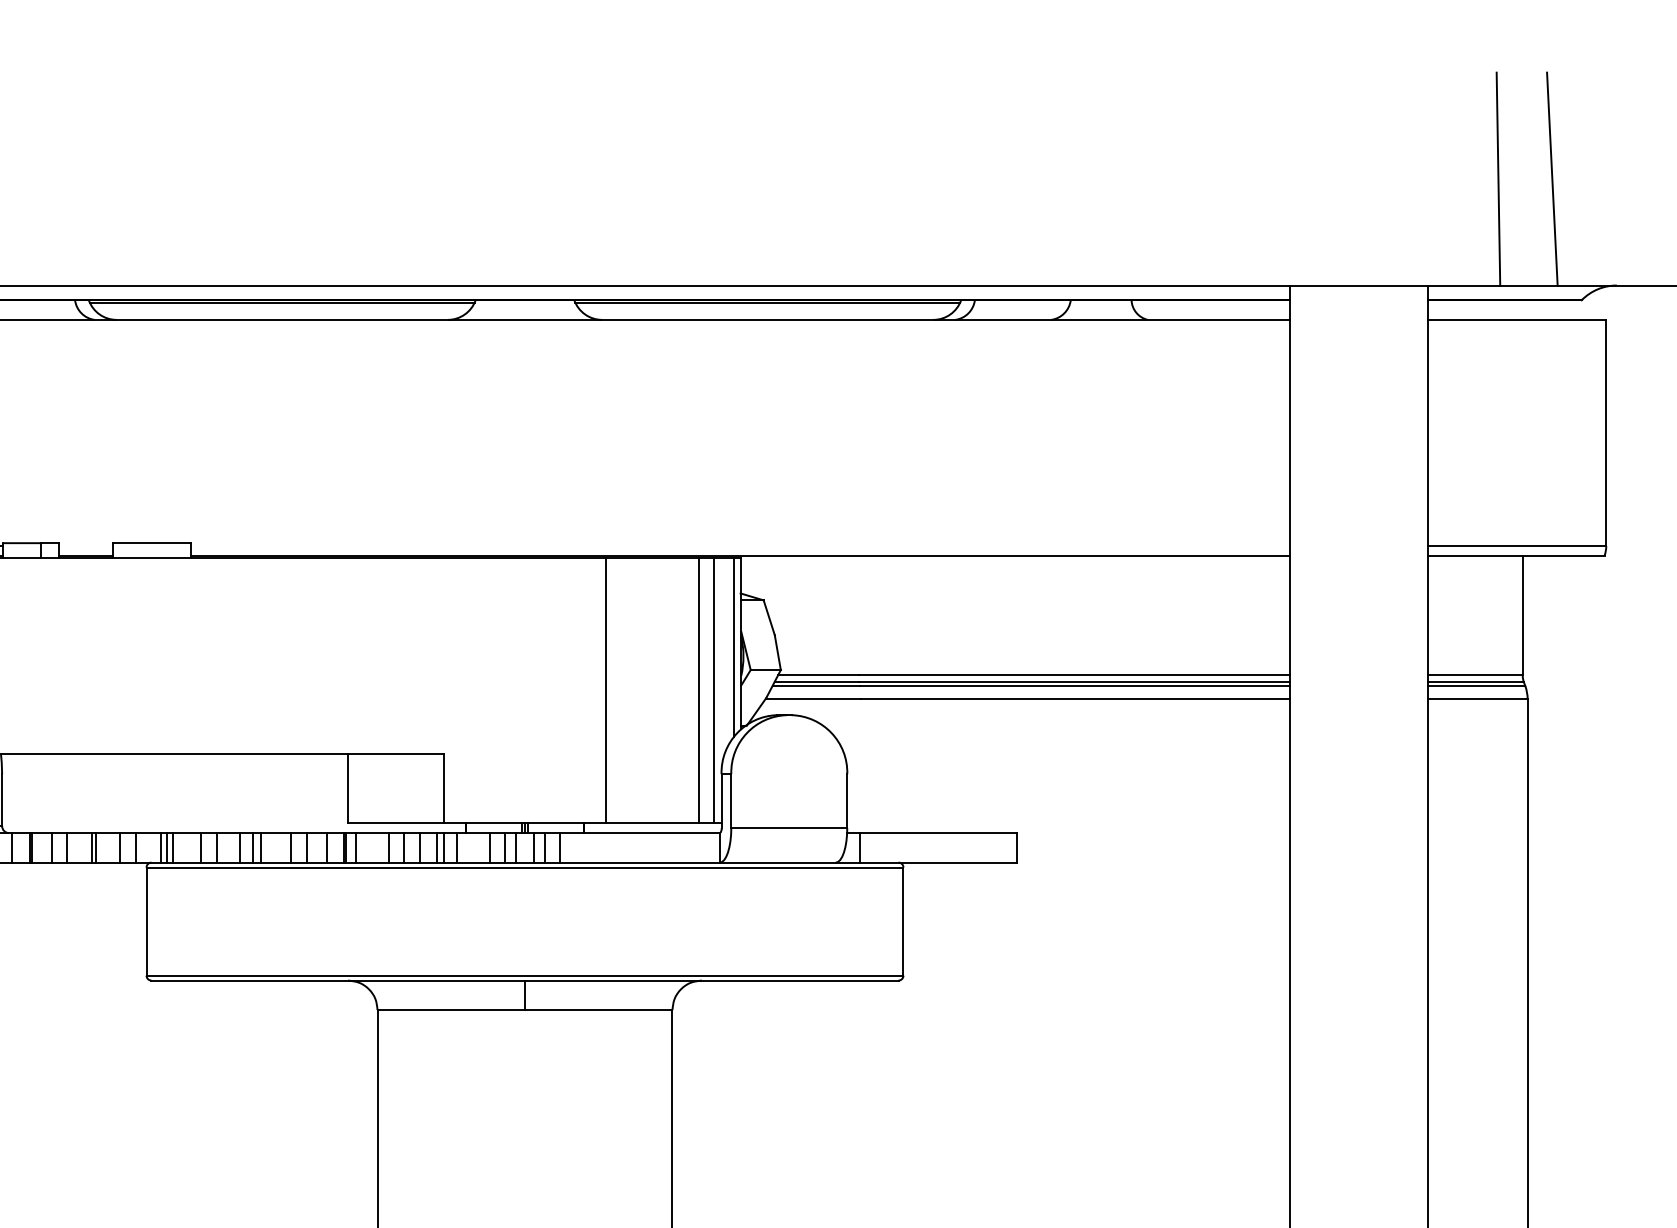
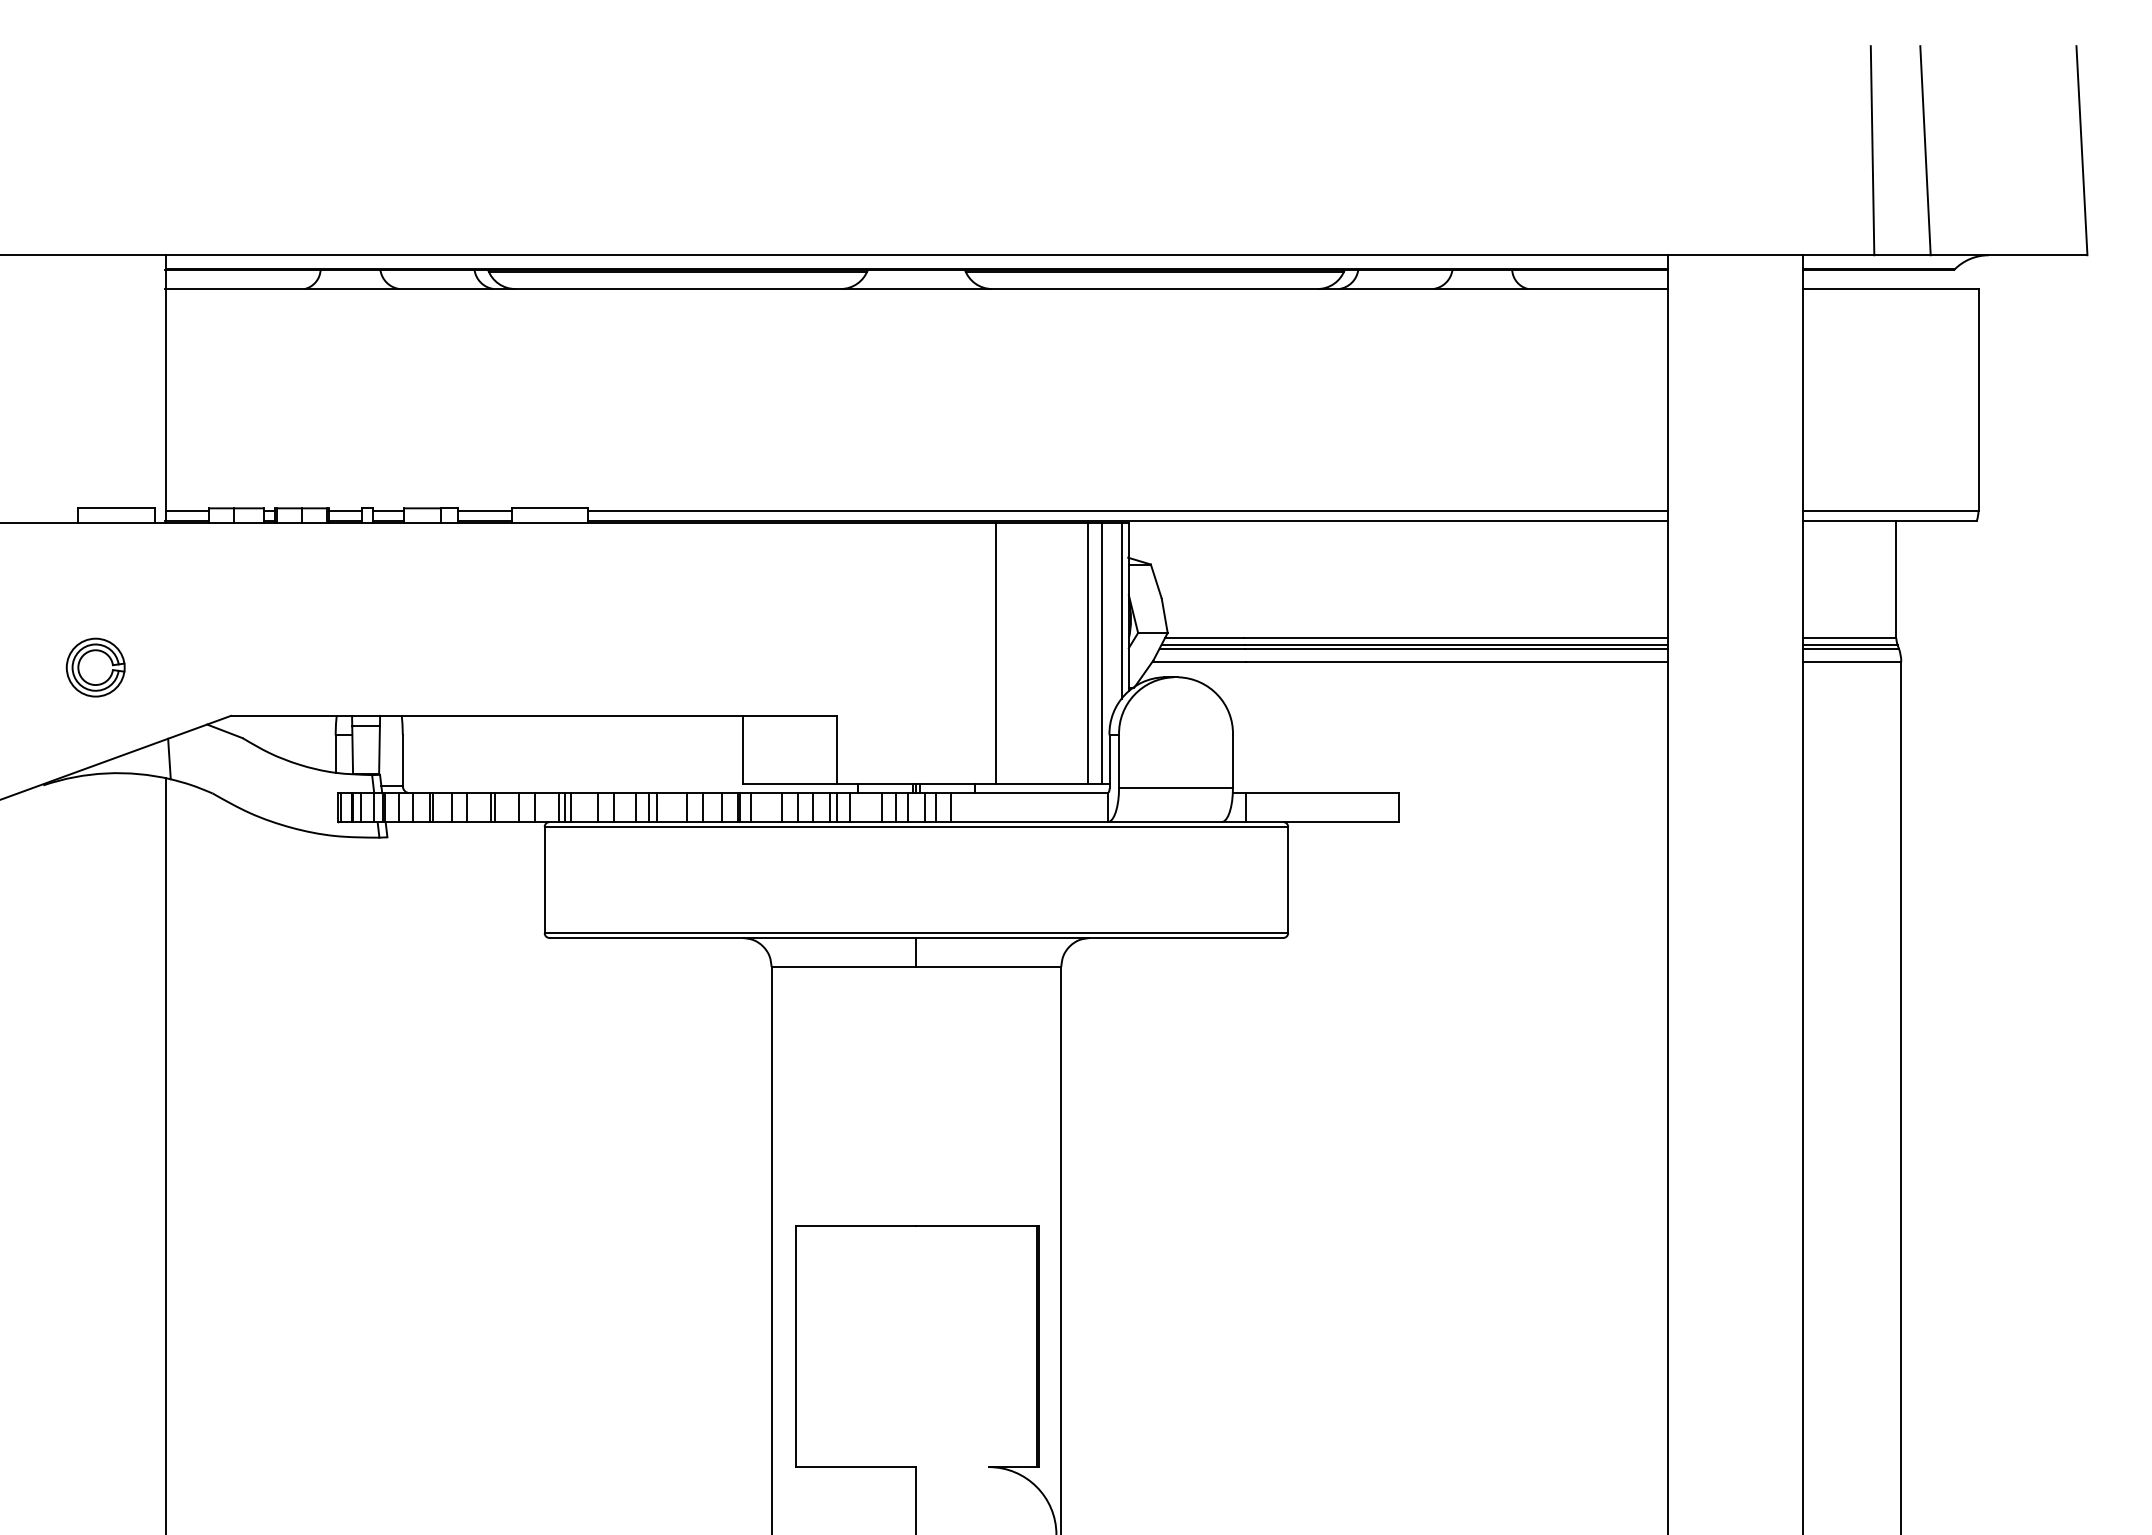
line: (85, 546) -> (484, 511), added
line: (740, 546) -> (1128, 511), added

